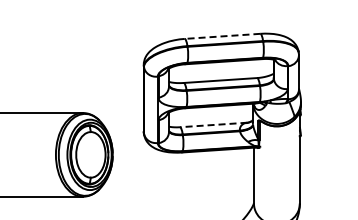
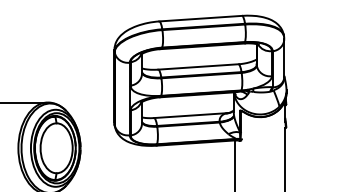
line: (222, 36) -> (200, 18), dashed -> solid
line: (213, 124) -> (190, 115), dashed -> solid

